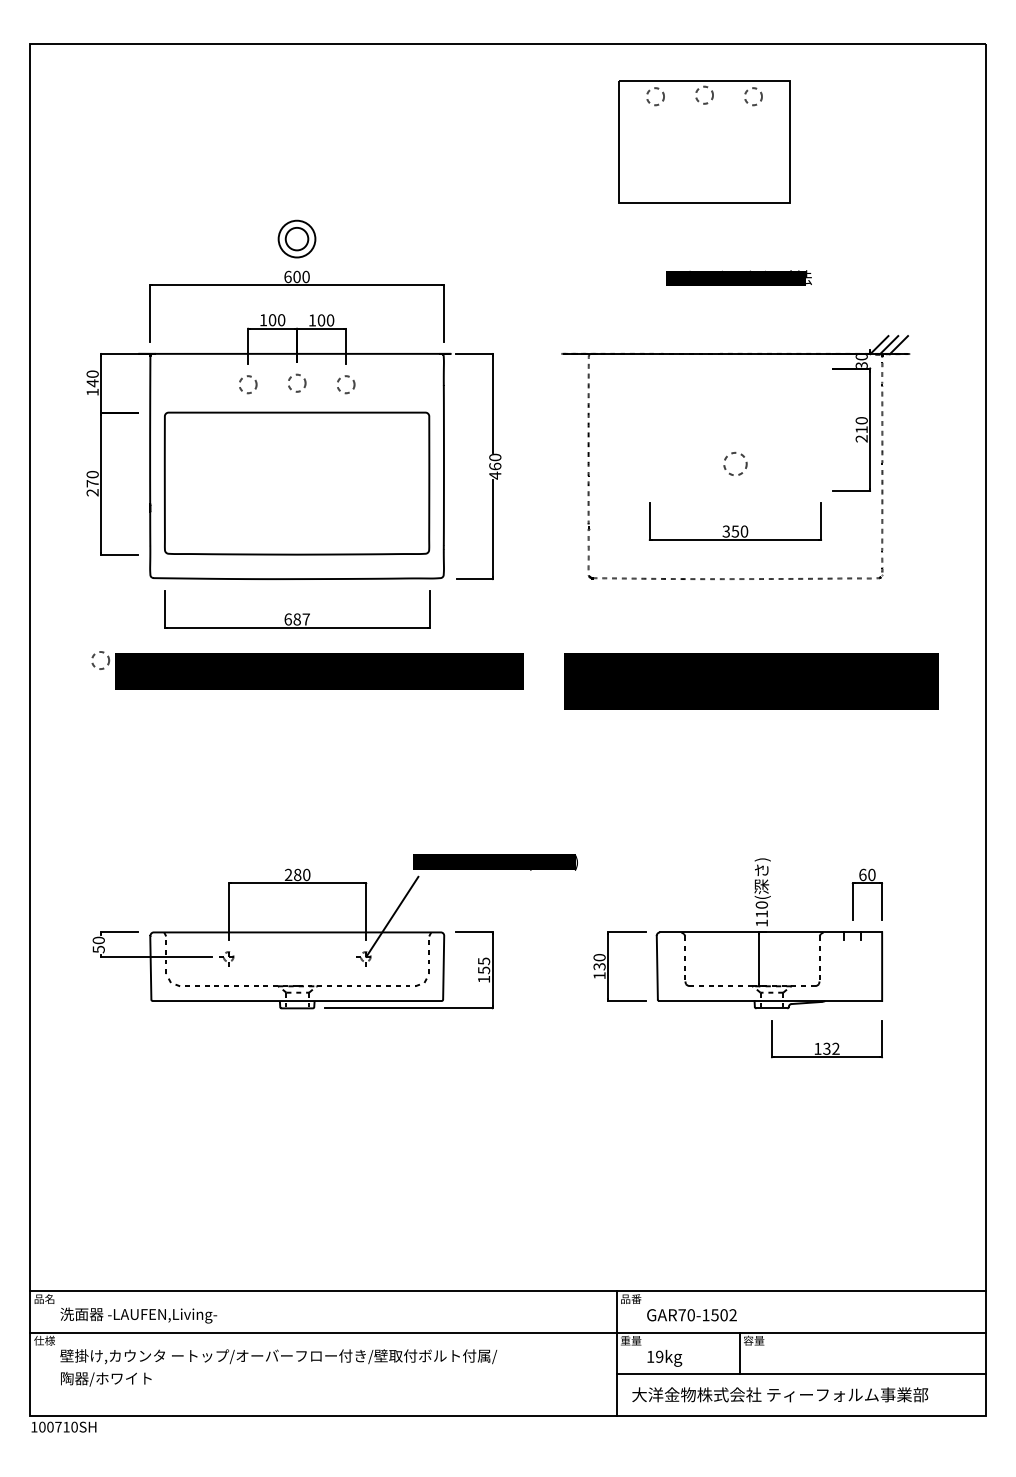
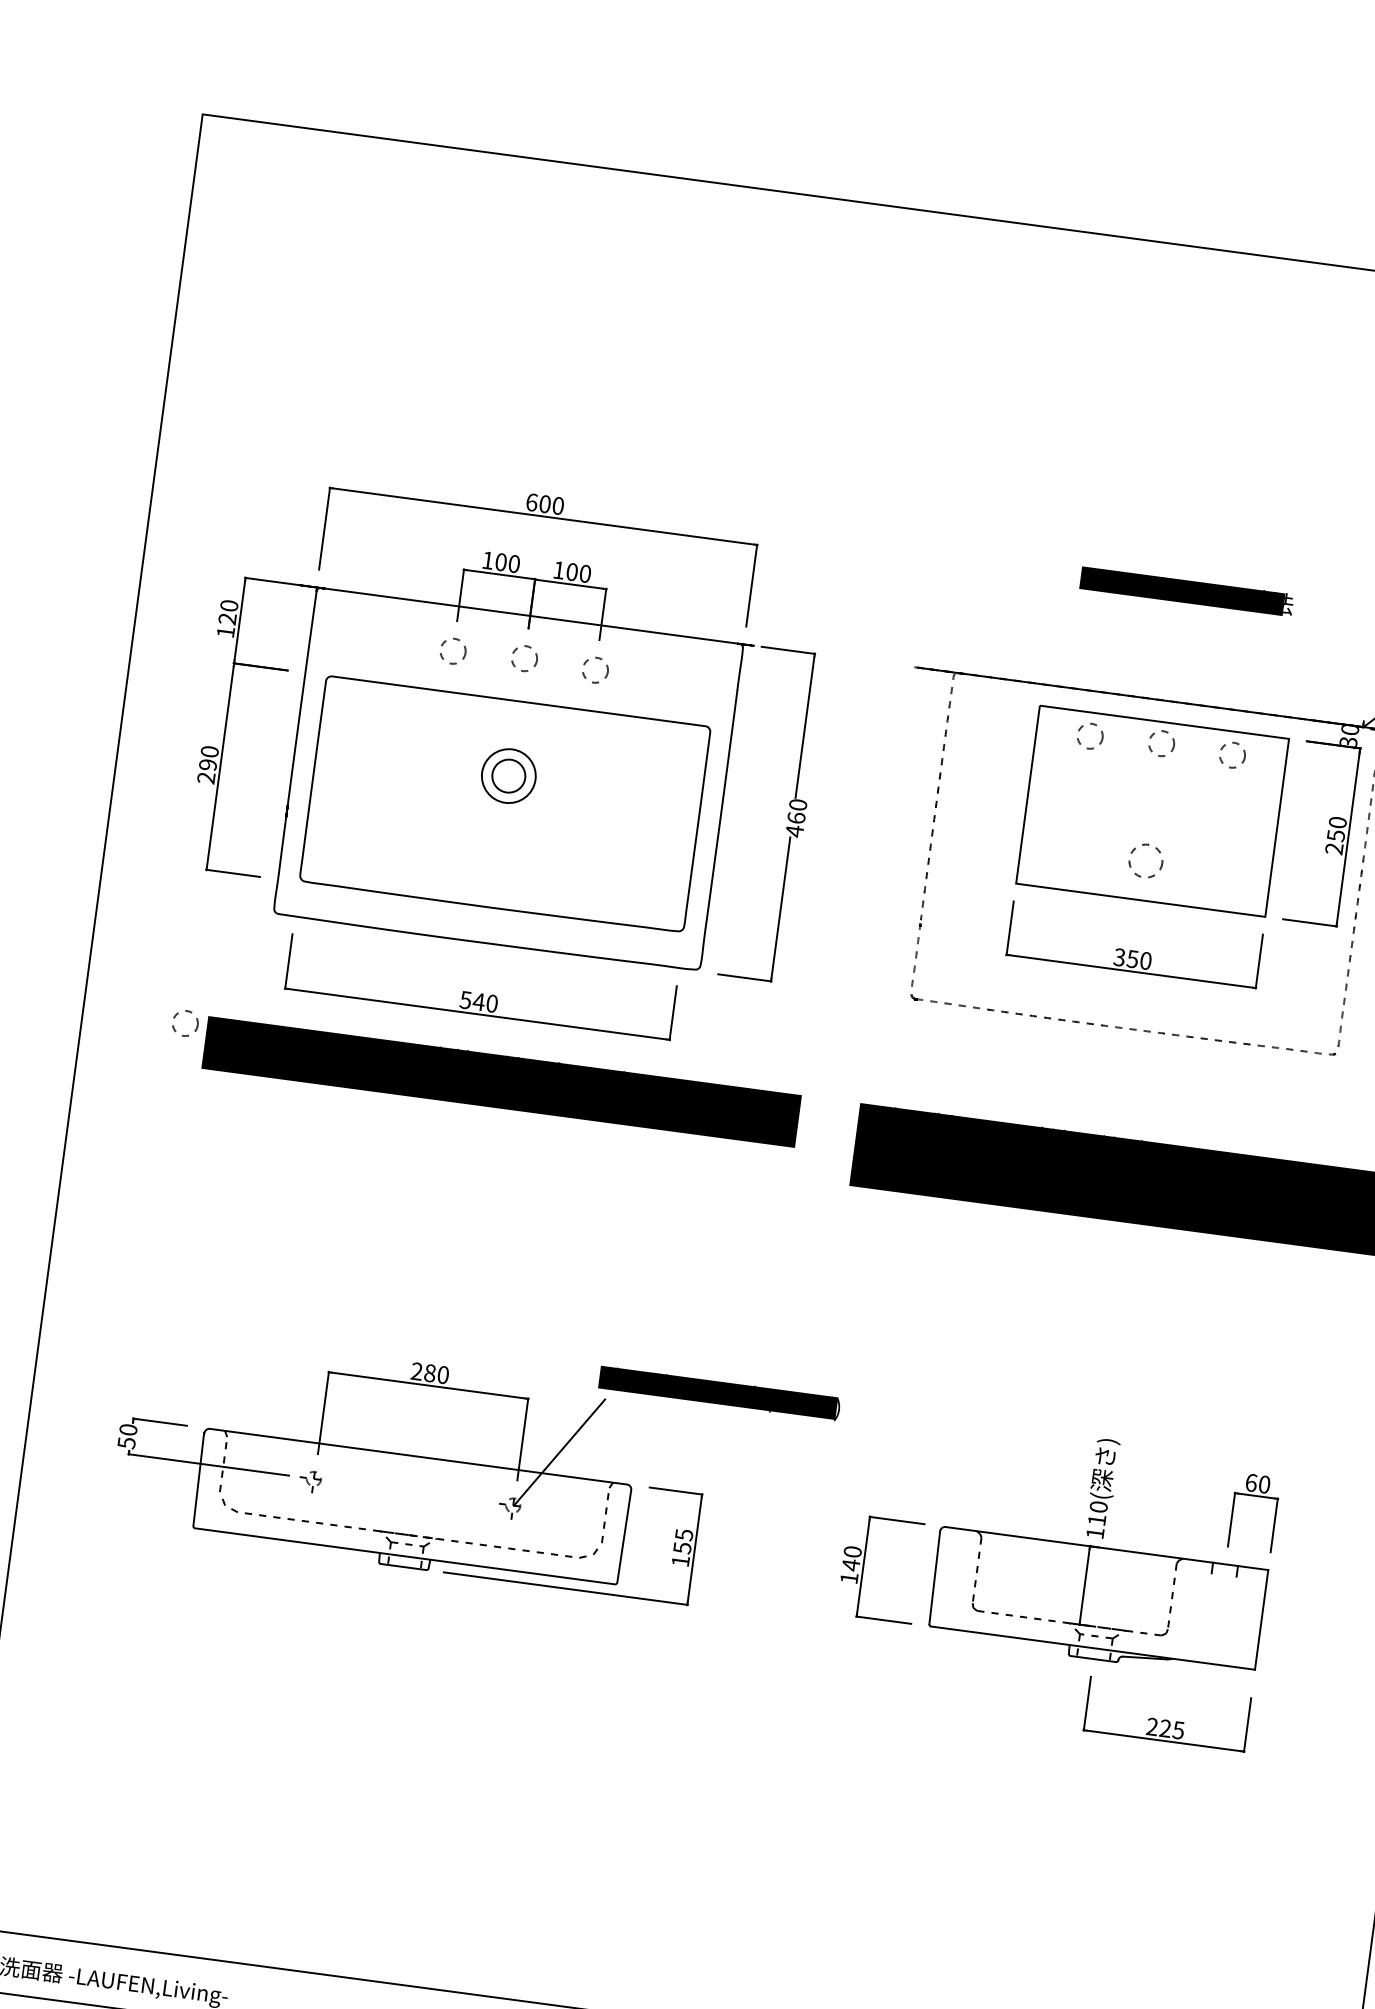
part: (704, 141) -> (1152, 810), moved
part: (296, 238) -> (508, 775), moved
text: (92, 383) -> (227, 619), 140 -> 120
text: (861, 429) -> (1335, 835), 210 -> 250
text: (92, 483) -> (207, 764), 270 -> 290
text: (296, 619) -> (477, 1001), 687 -> 540
text: (599, 966) -> (850, 1564), 130 -> 140
text: (826, 1048) -> (1164, 1727), 132 -> 225

